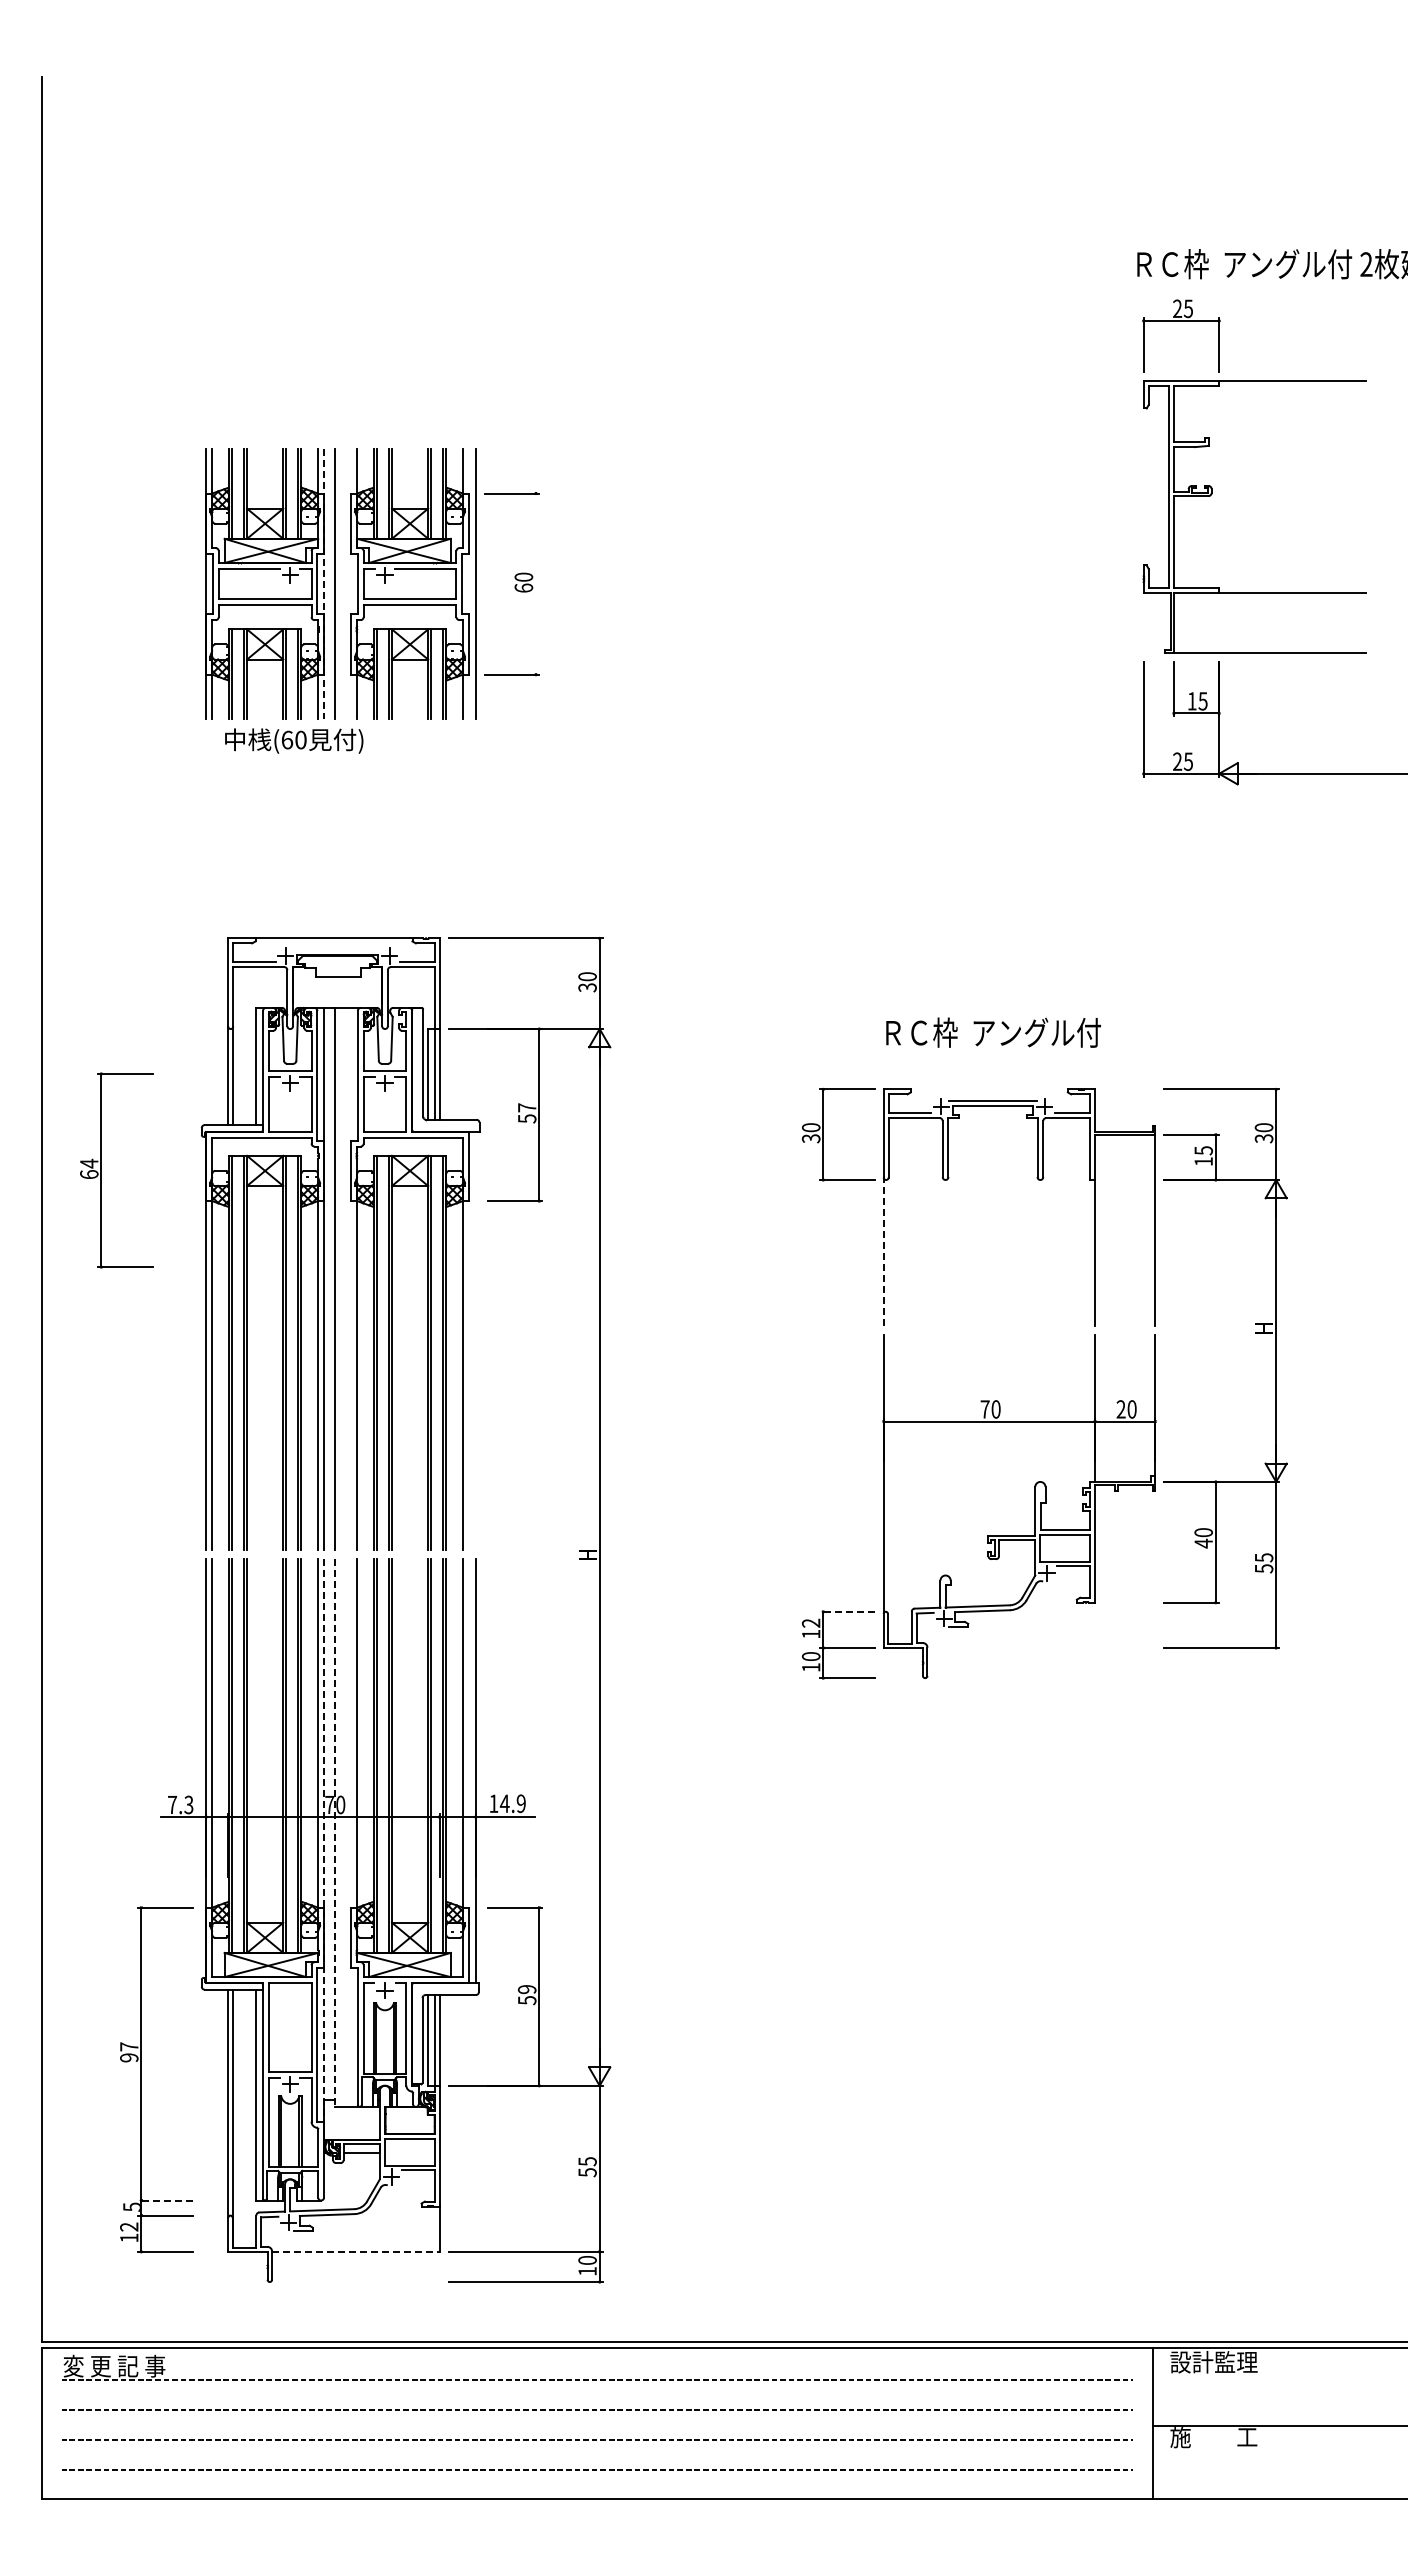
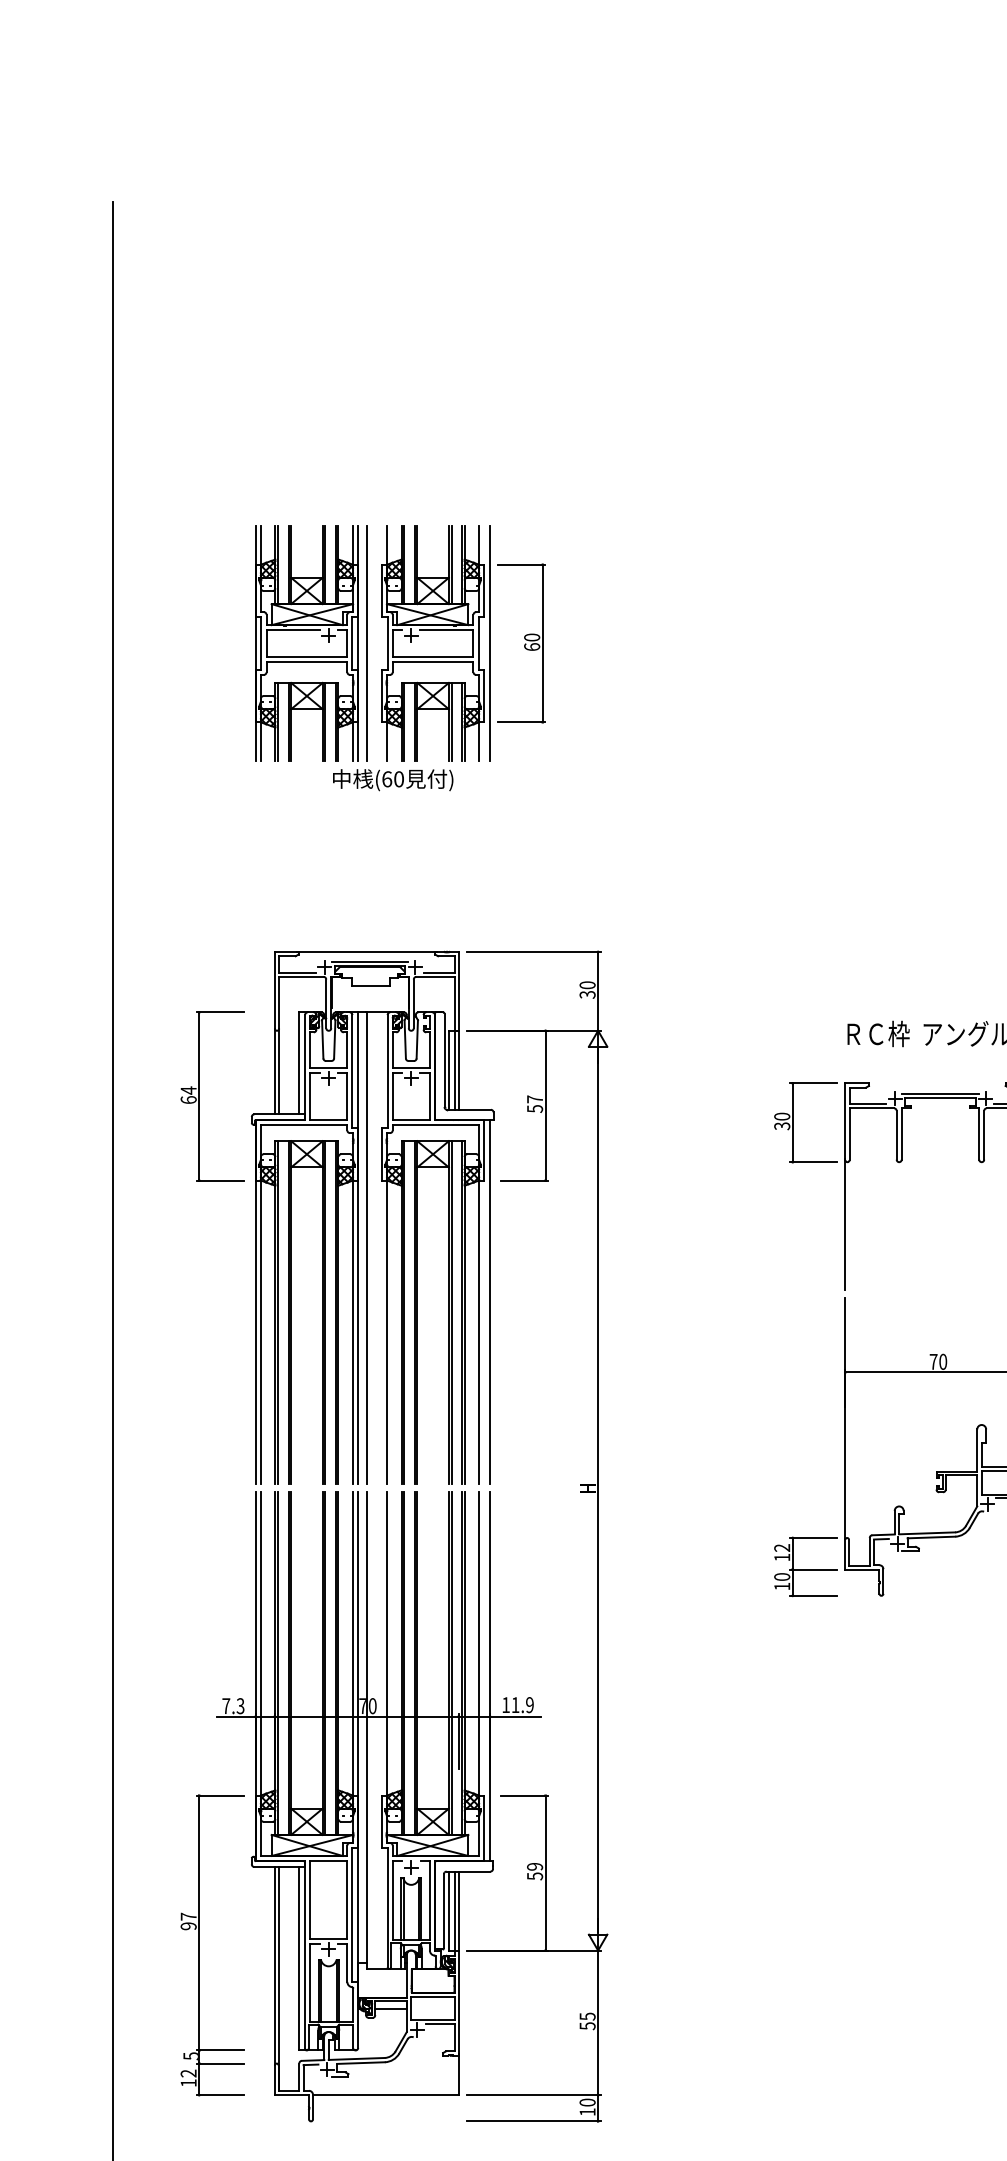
line: (535, 583) -> (542, 643), added
line: (324, 584) -> (358, 643), dashed -> solid
text: (294, 740) -> (393, 779), moved
line: (337, 950) -> (369, 962), added
part: (101, 1170) -> (199, 1096), moved
line: (883, 1251) -> (845, 1224), dashed -> solid
line: (475, 1340) -> (490, 1301), added
line: (846, 1611) -> (812, 1537), dashed -> solid
text: (504, 1803) -> (515, 1704), 14.9 -> 11.9
line: (334, 1832) -> (367, 1730), dashed -> solid
line: (324, 1840) -> (358, 1737), dashed -> solid
line: (165, 2200) -> (220, 2050), dashed -> solid
line: (355, 2251) -> (385, 2094), dashed -> solid

